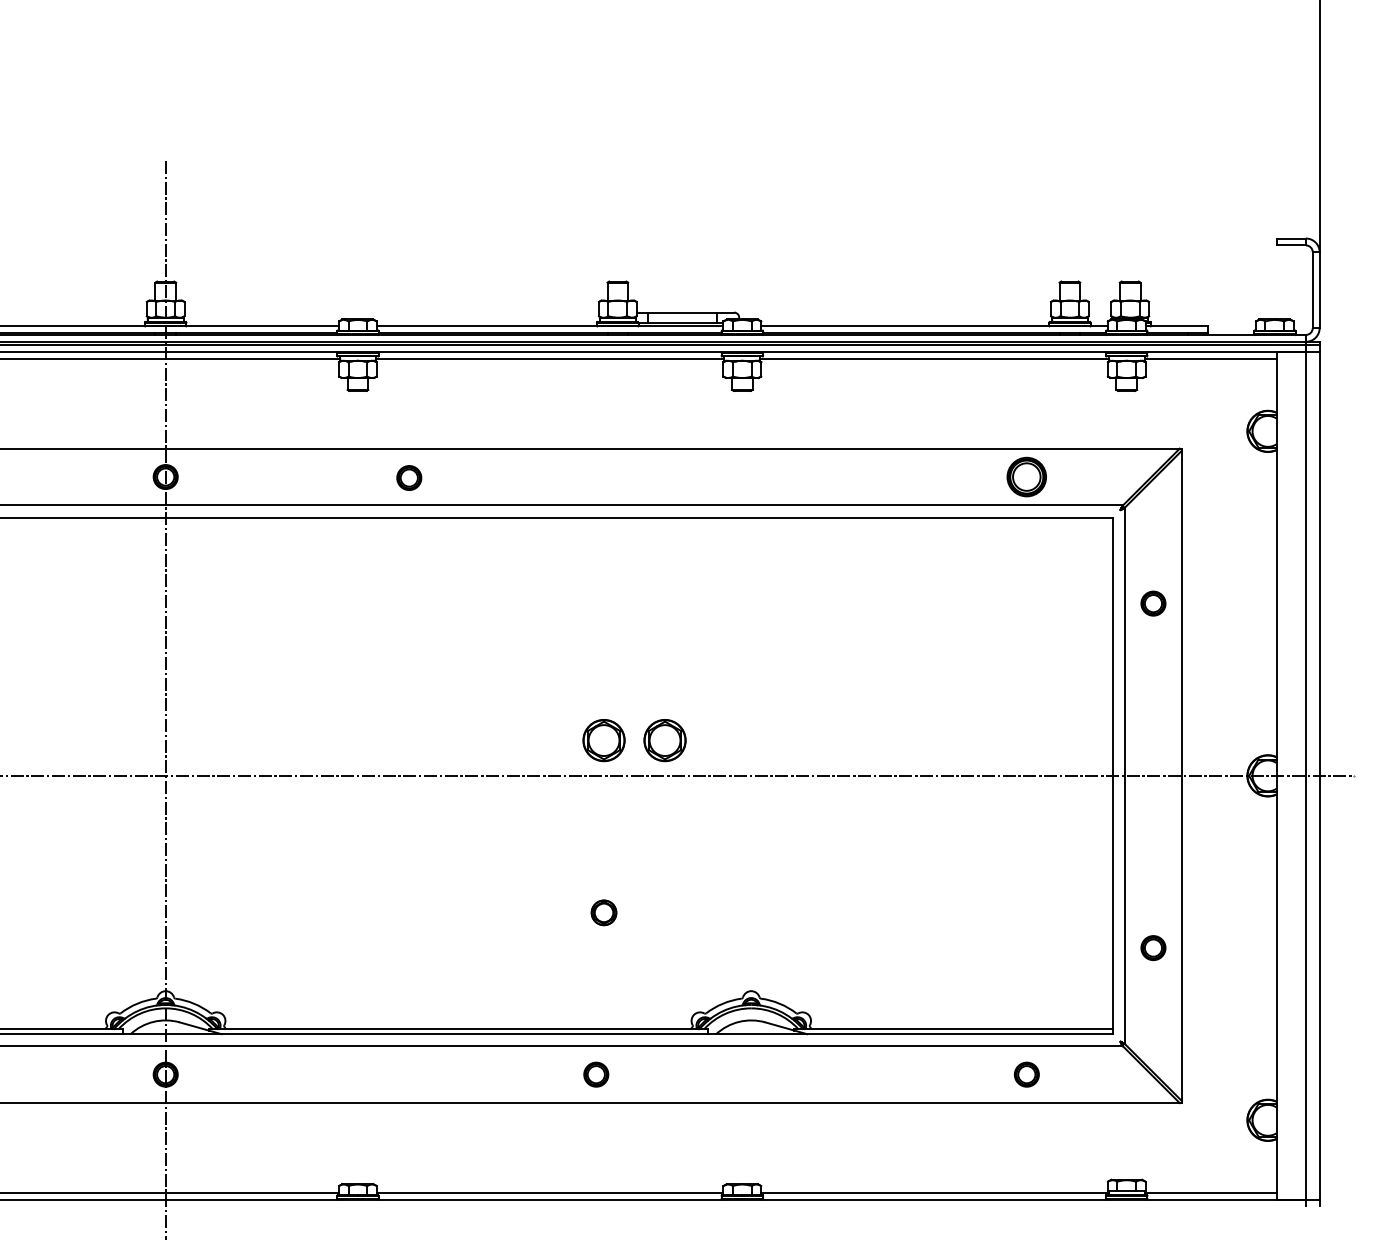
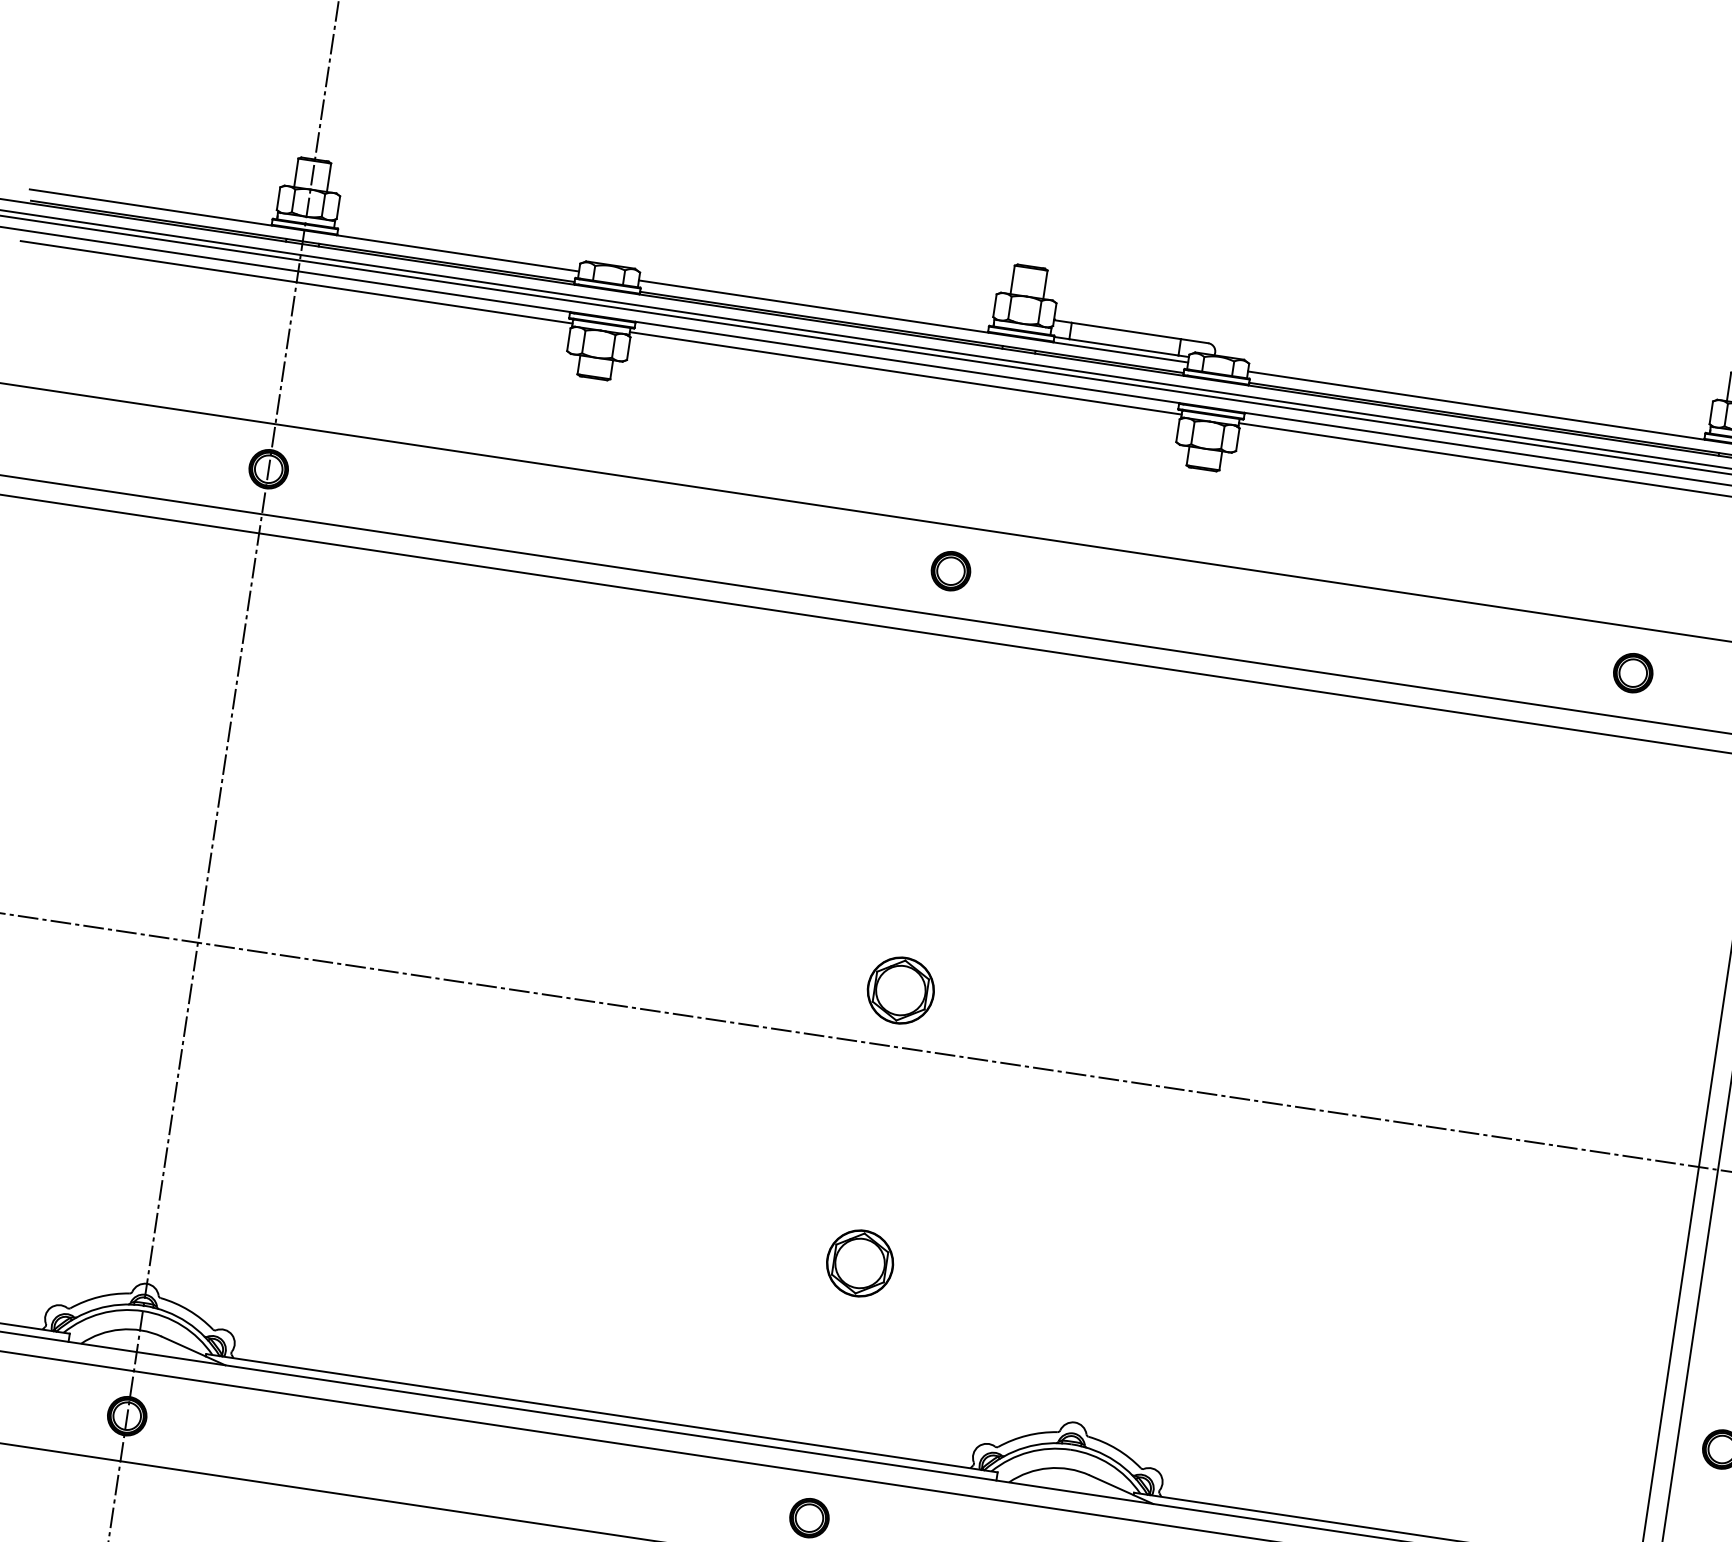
part: (1026, 476) -> (1632, 672), size x0.62
part: (409, 477) -> (951, 570), moved
part: (664, 740) -> (996, 1004), removed
part: (603, 912) -> (859, 1262), size x1.67

